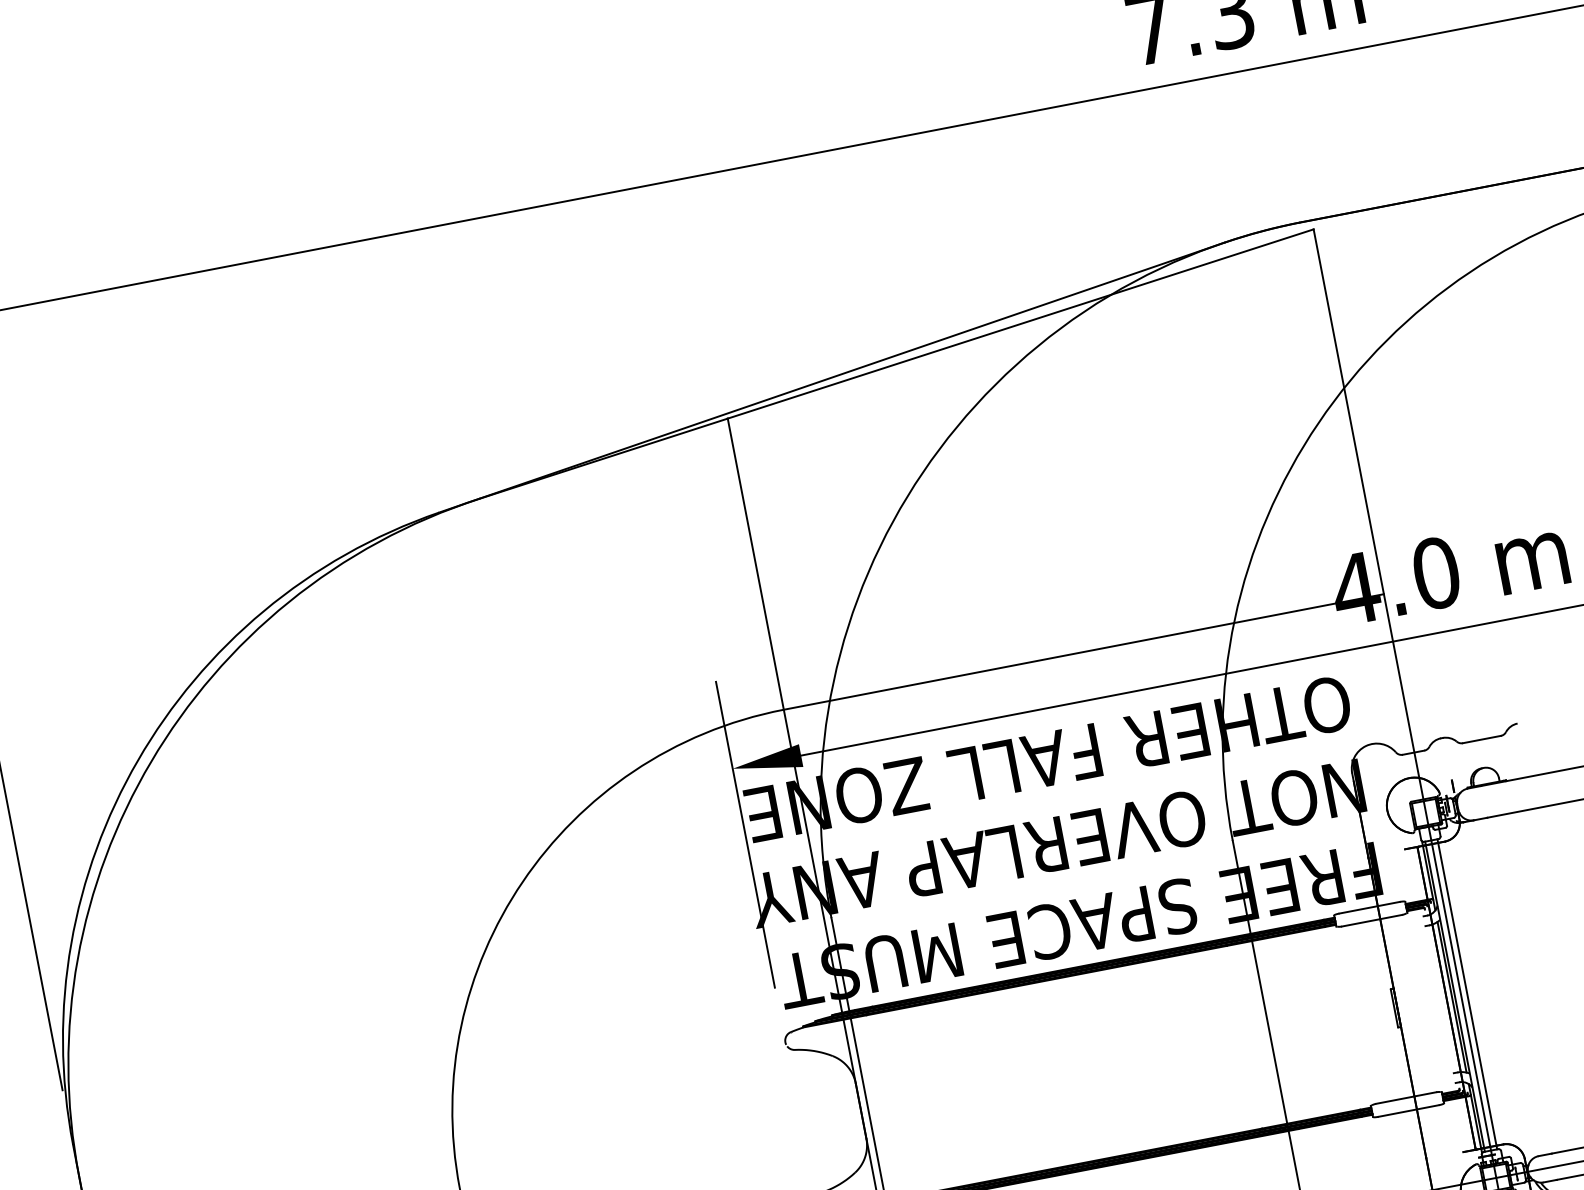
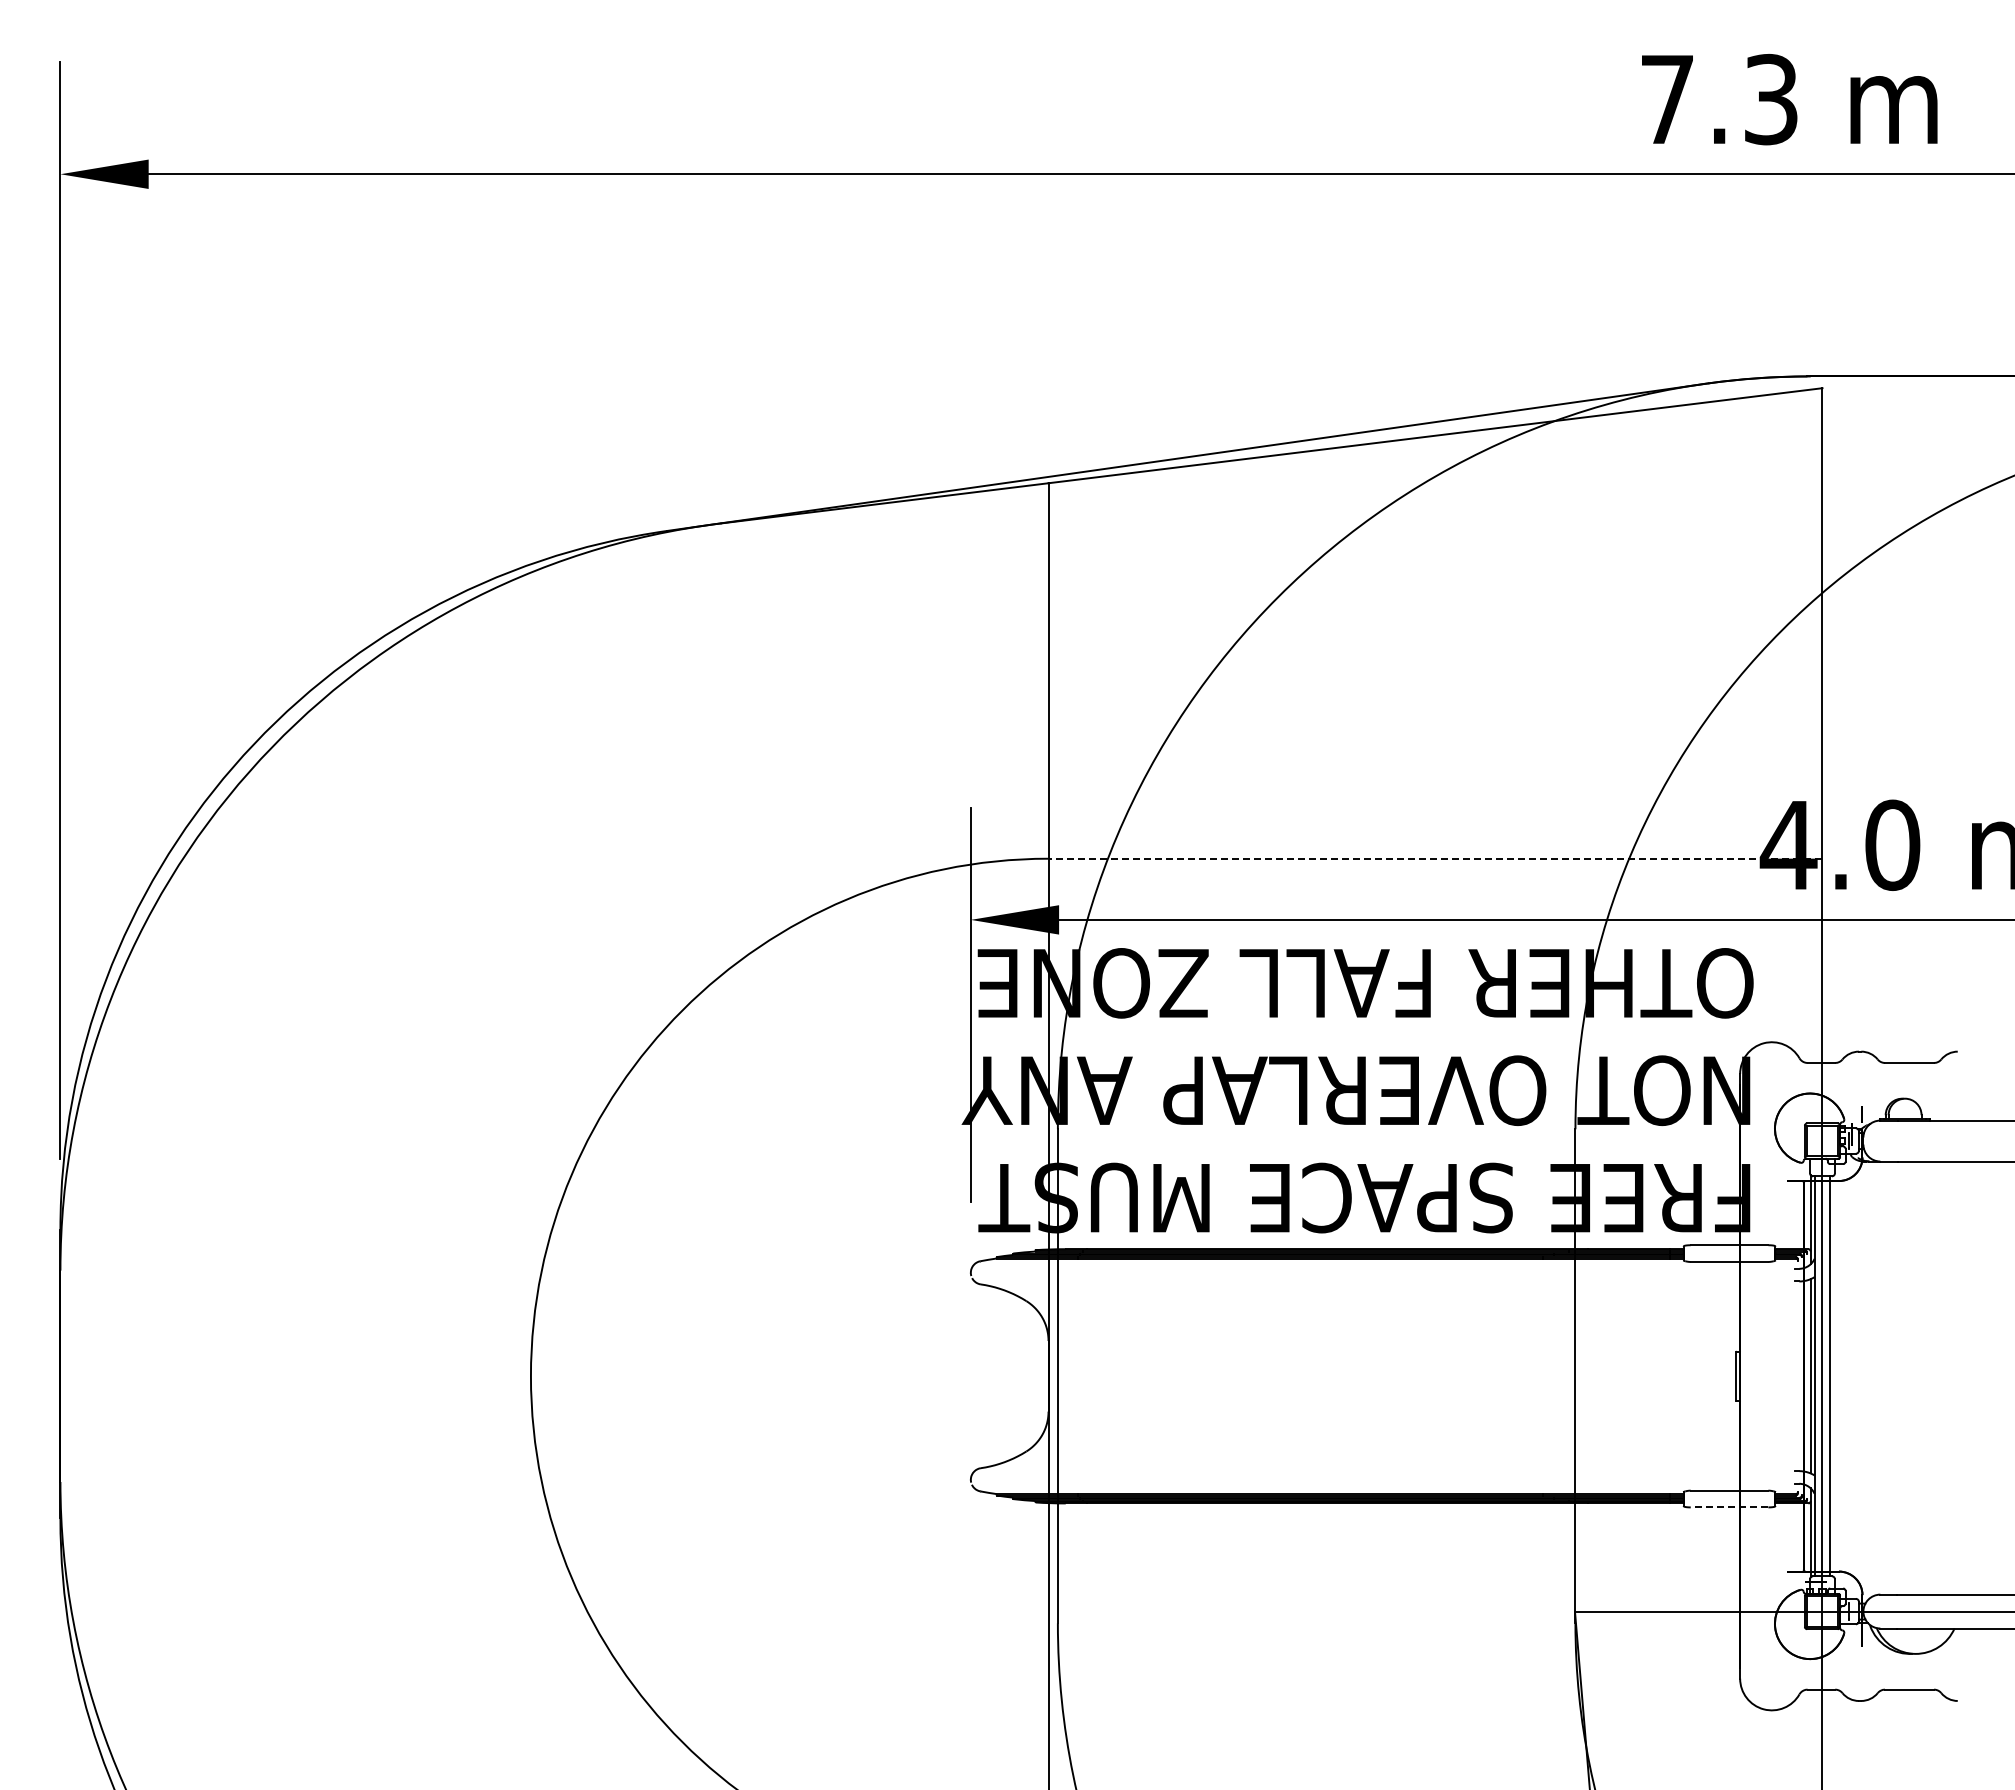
line: (1083, 651) -> (1435, 858), solid -> dashed
line: (1408, 1111) -> (1729, 1507), solid -> dashed

